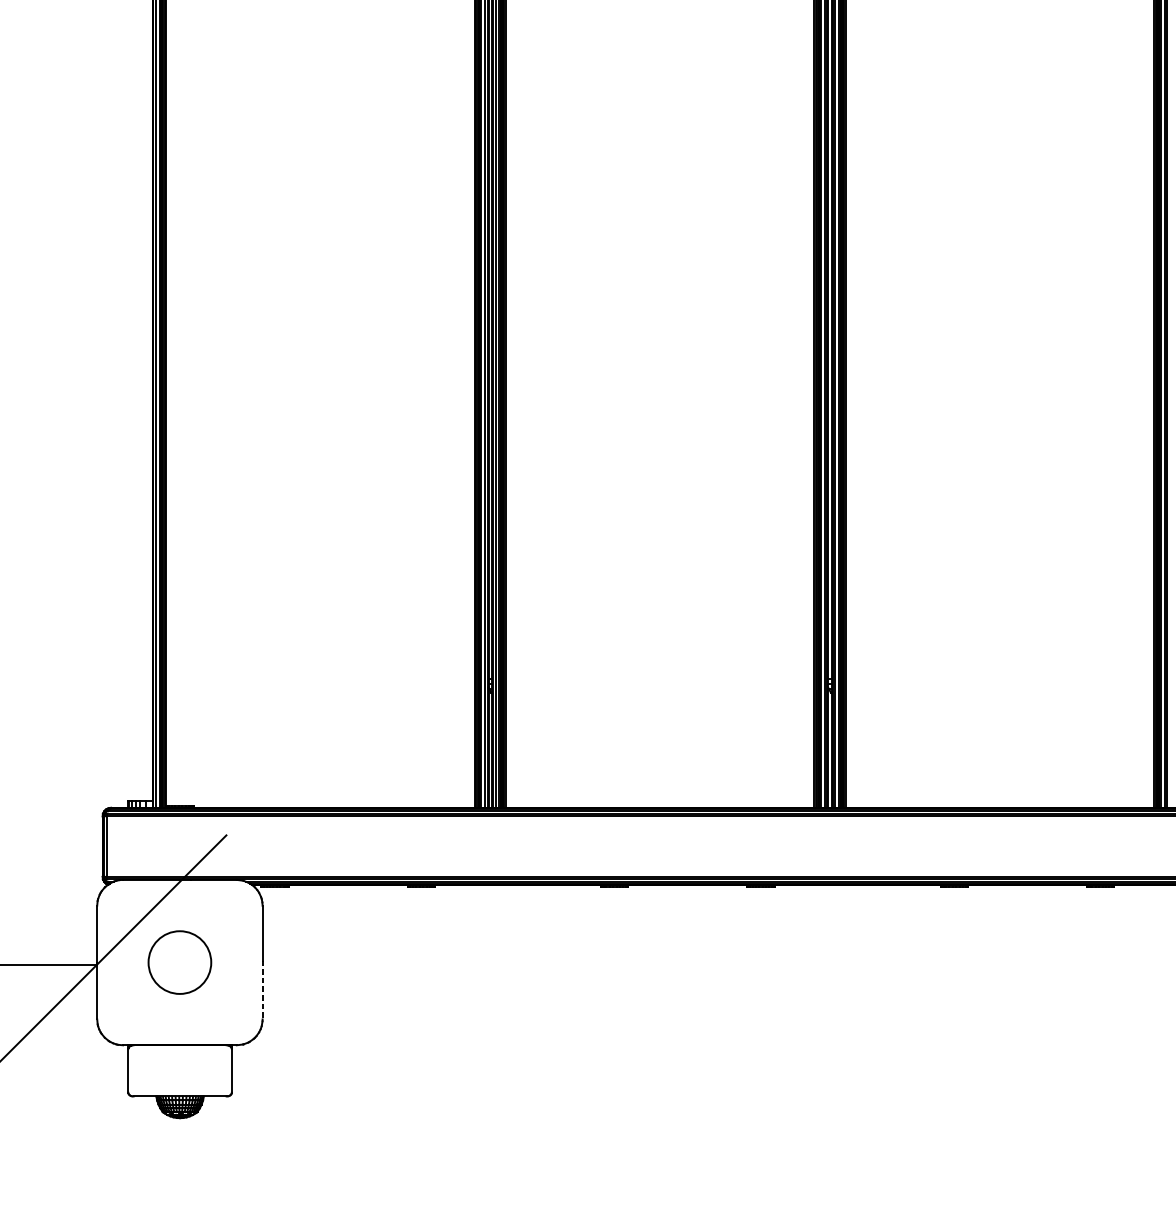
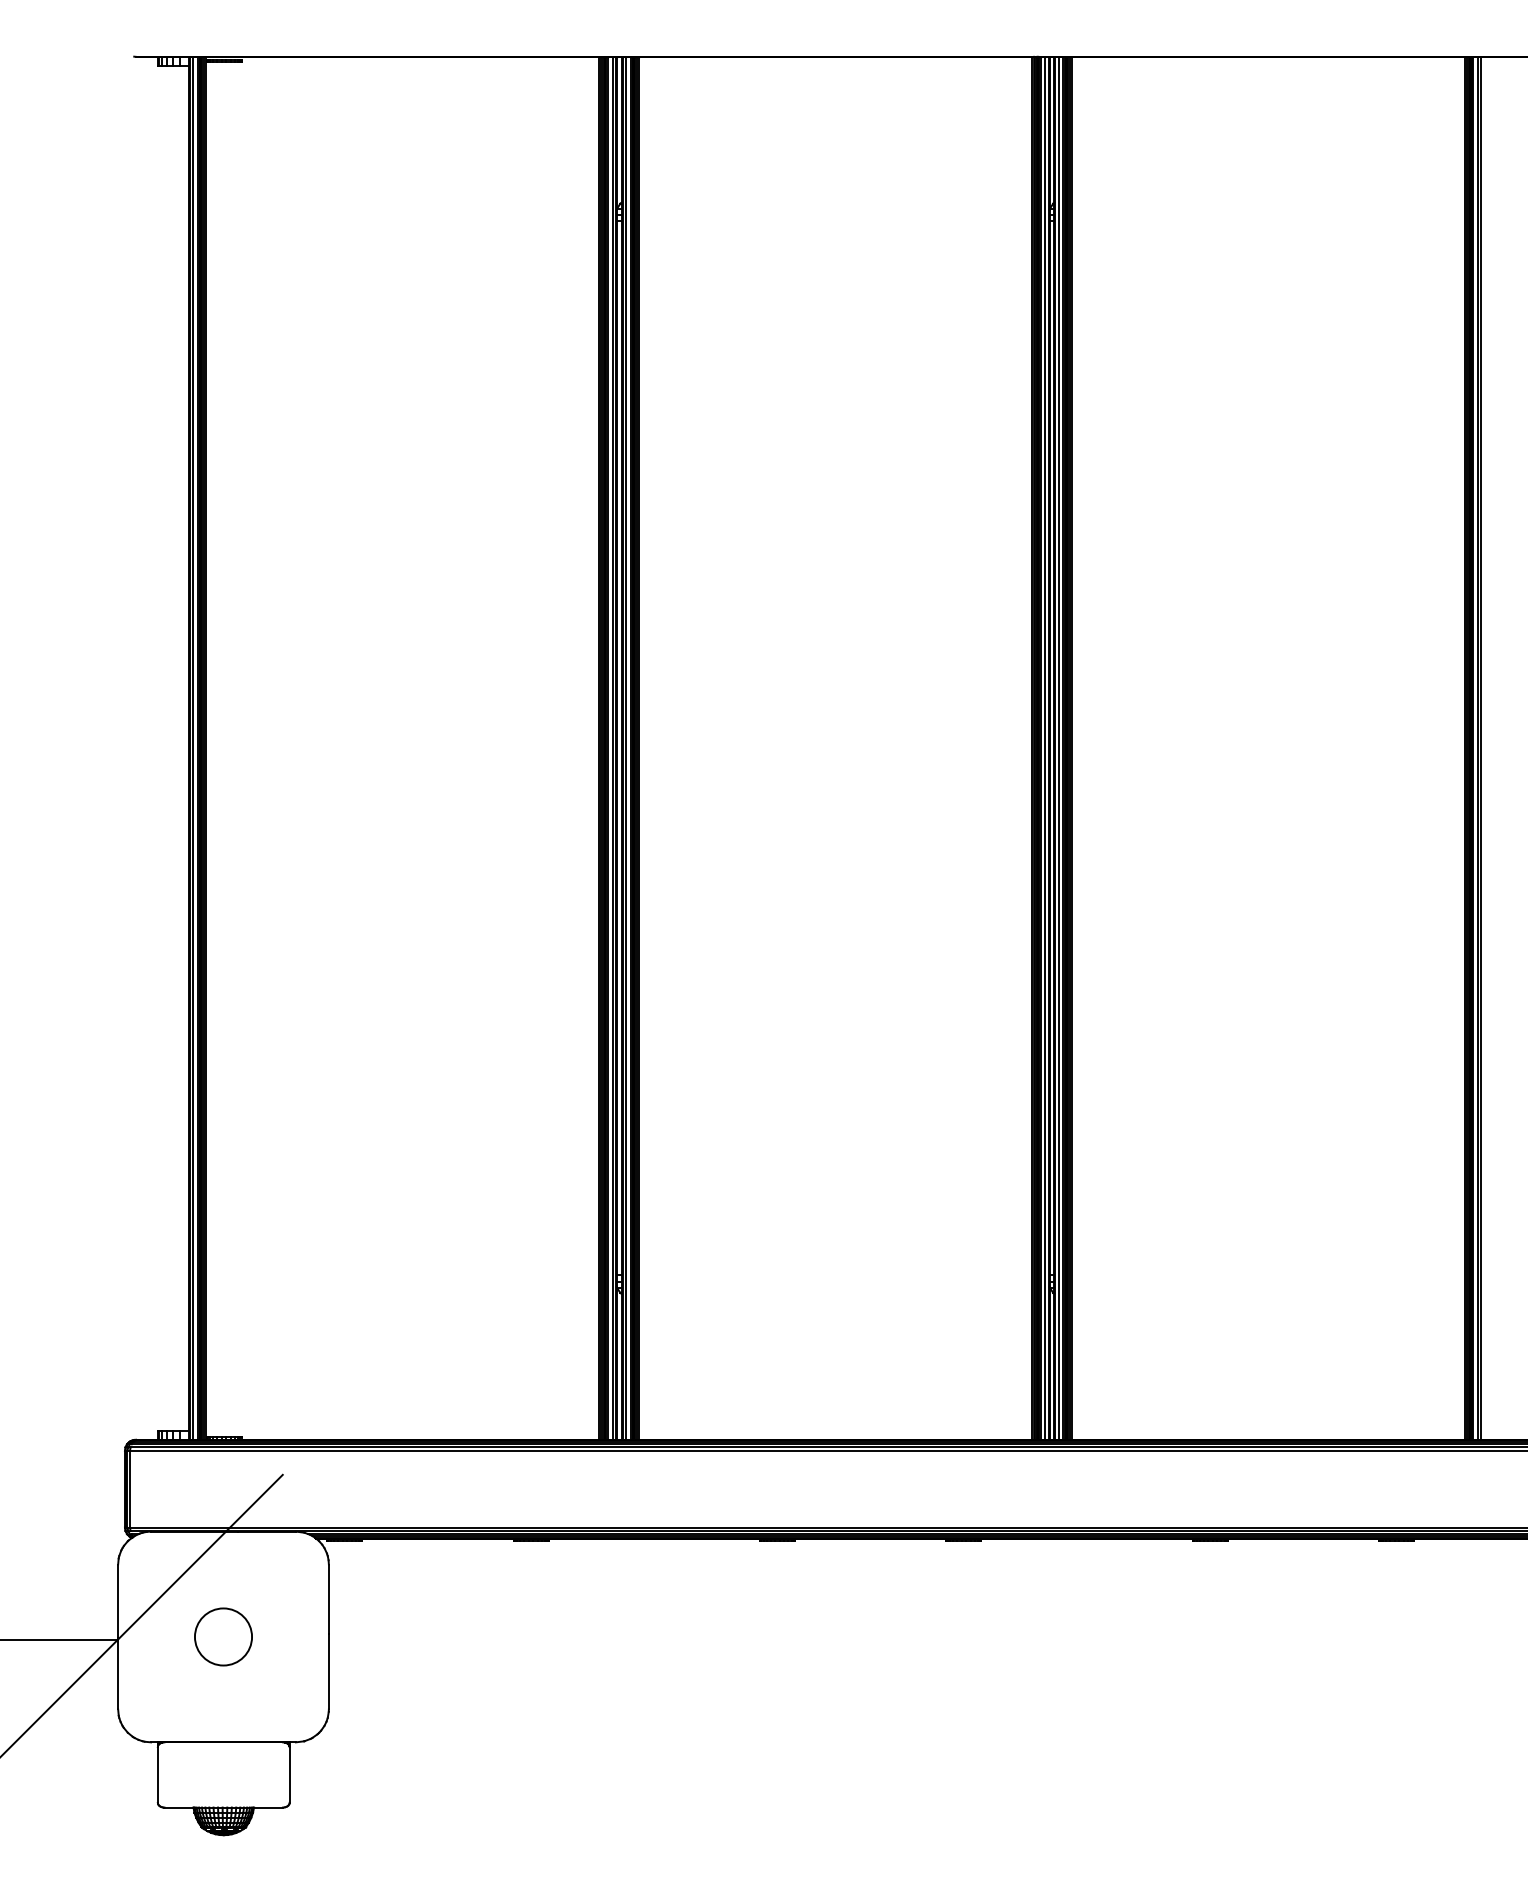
circle: (179, 962) -> (223, 1636), size x0.71
line: (262, 989) -> (328, 1671), dashed -> solid

